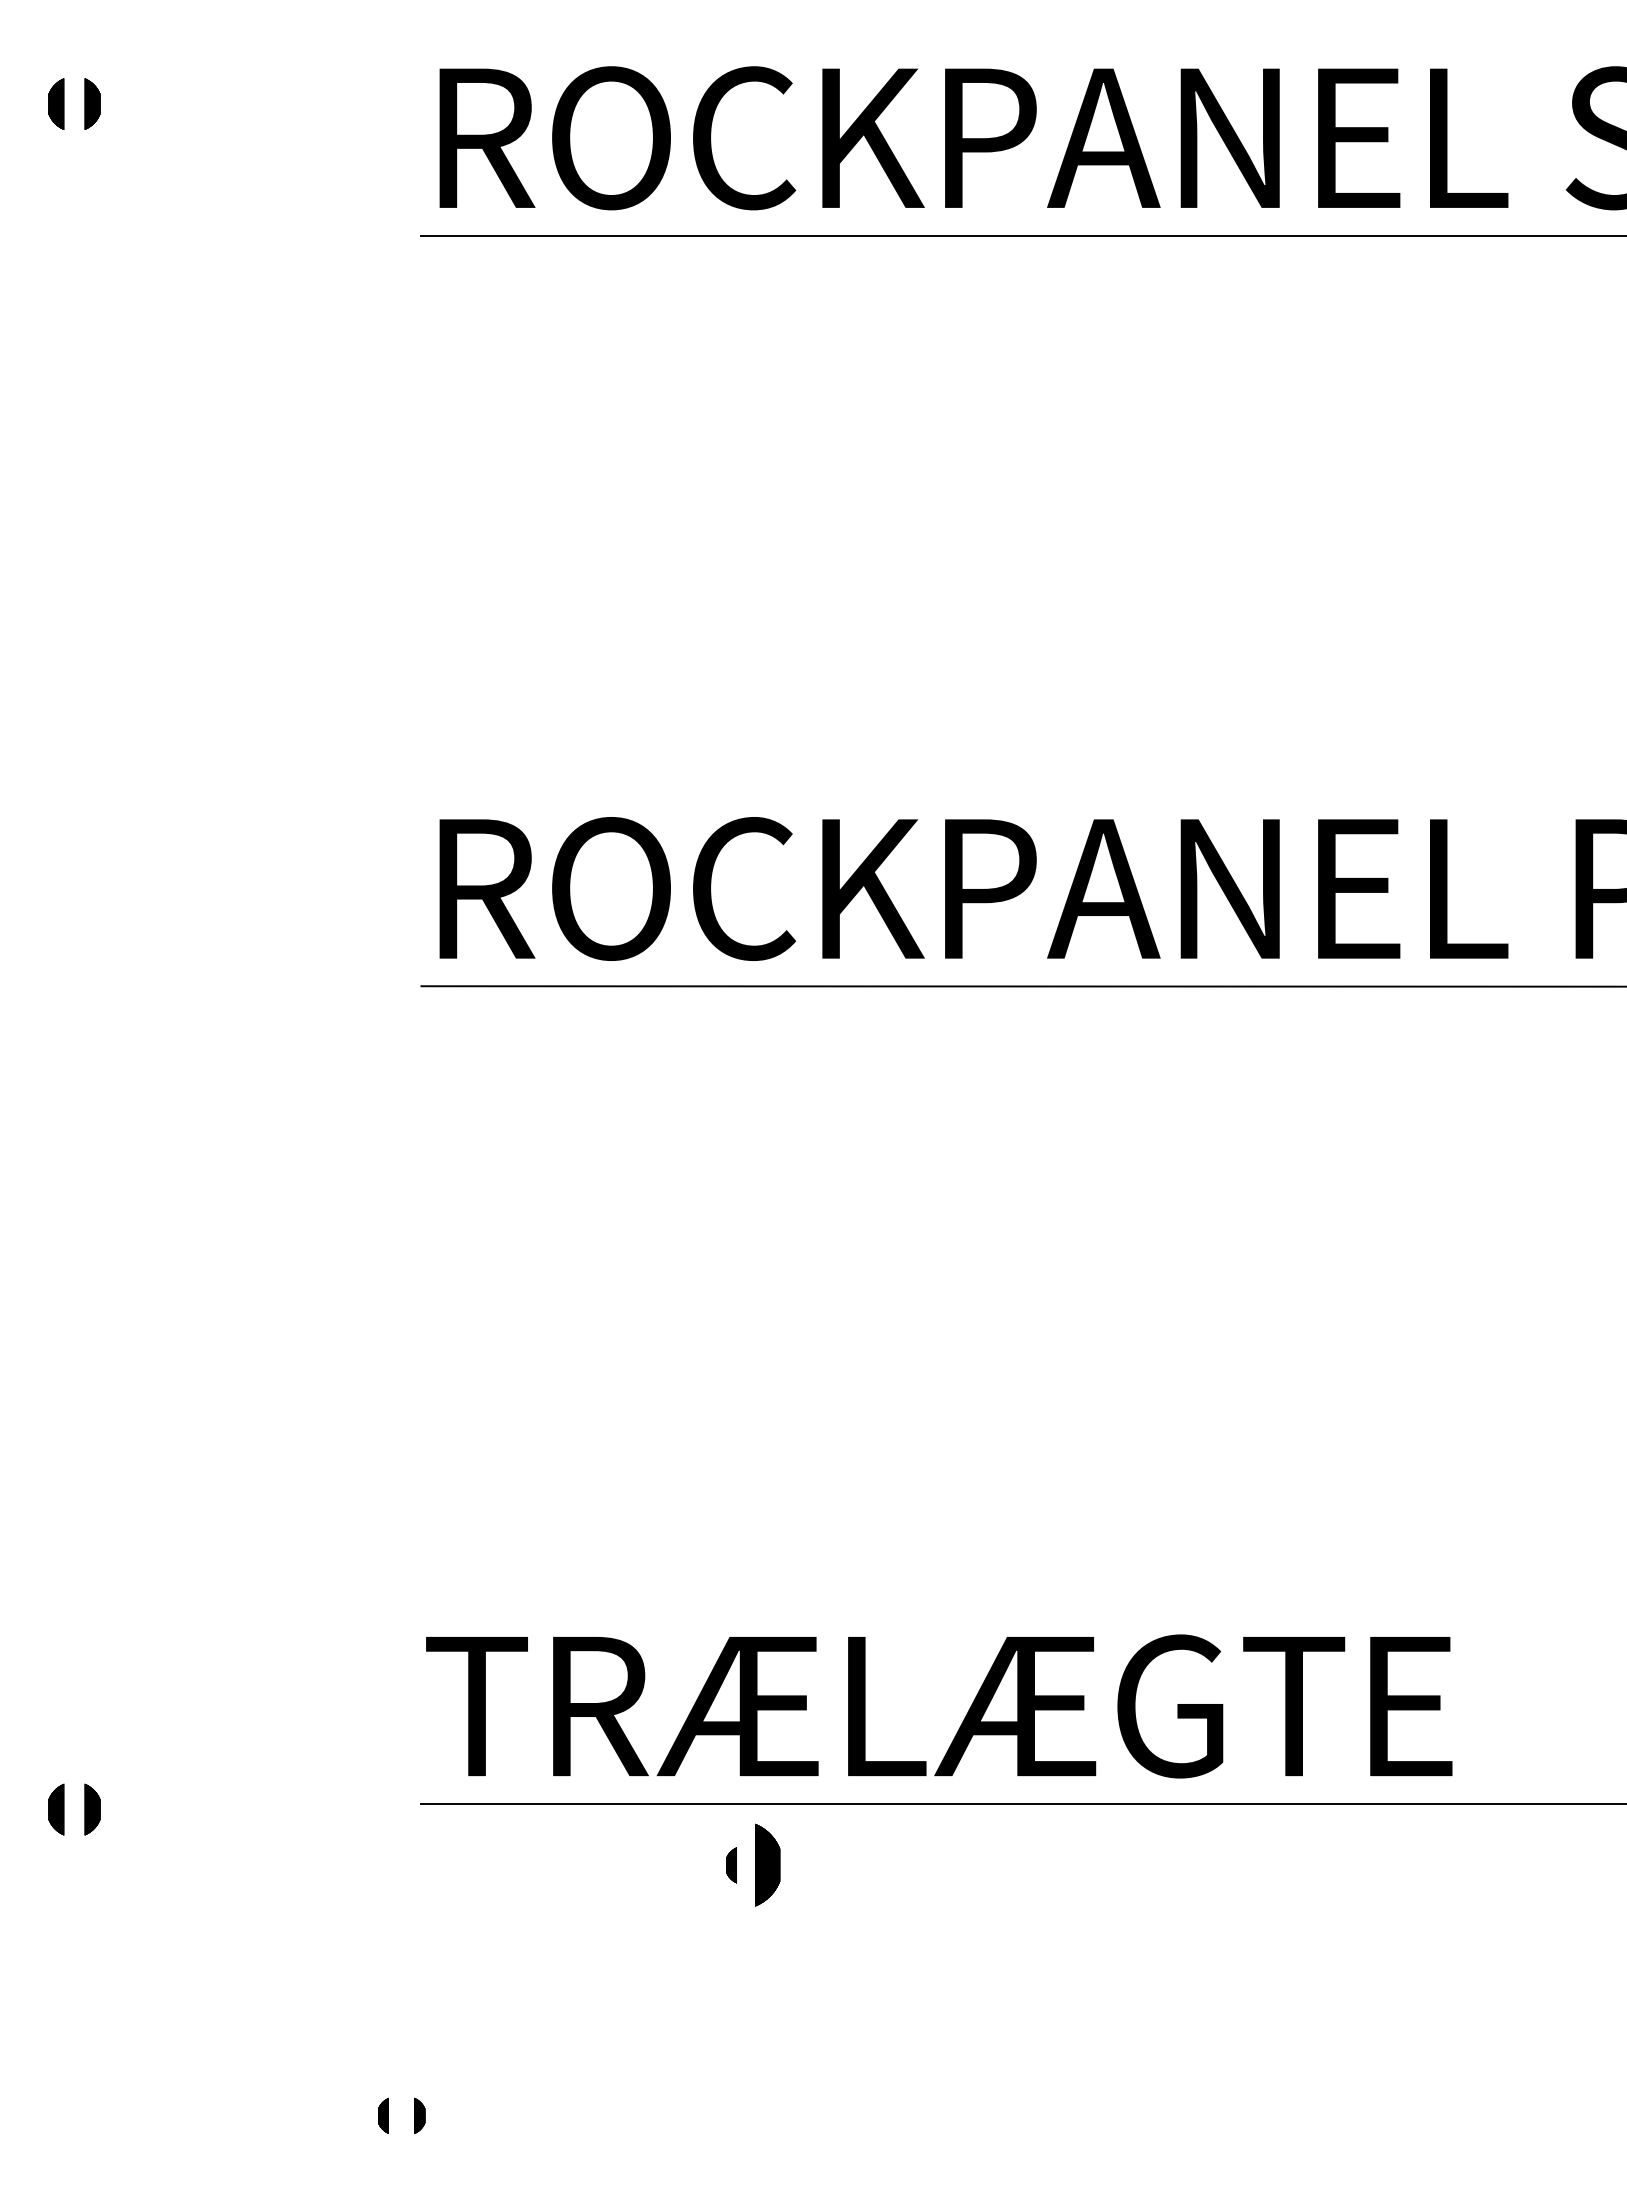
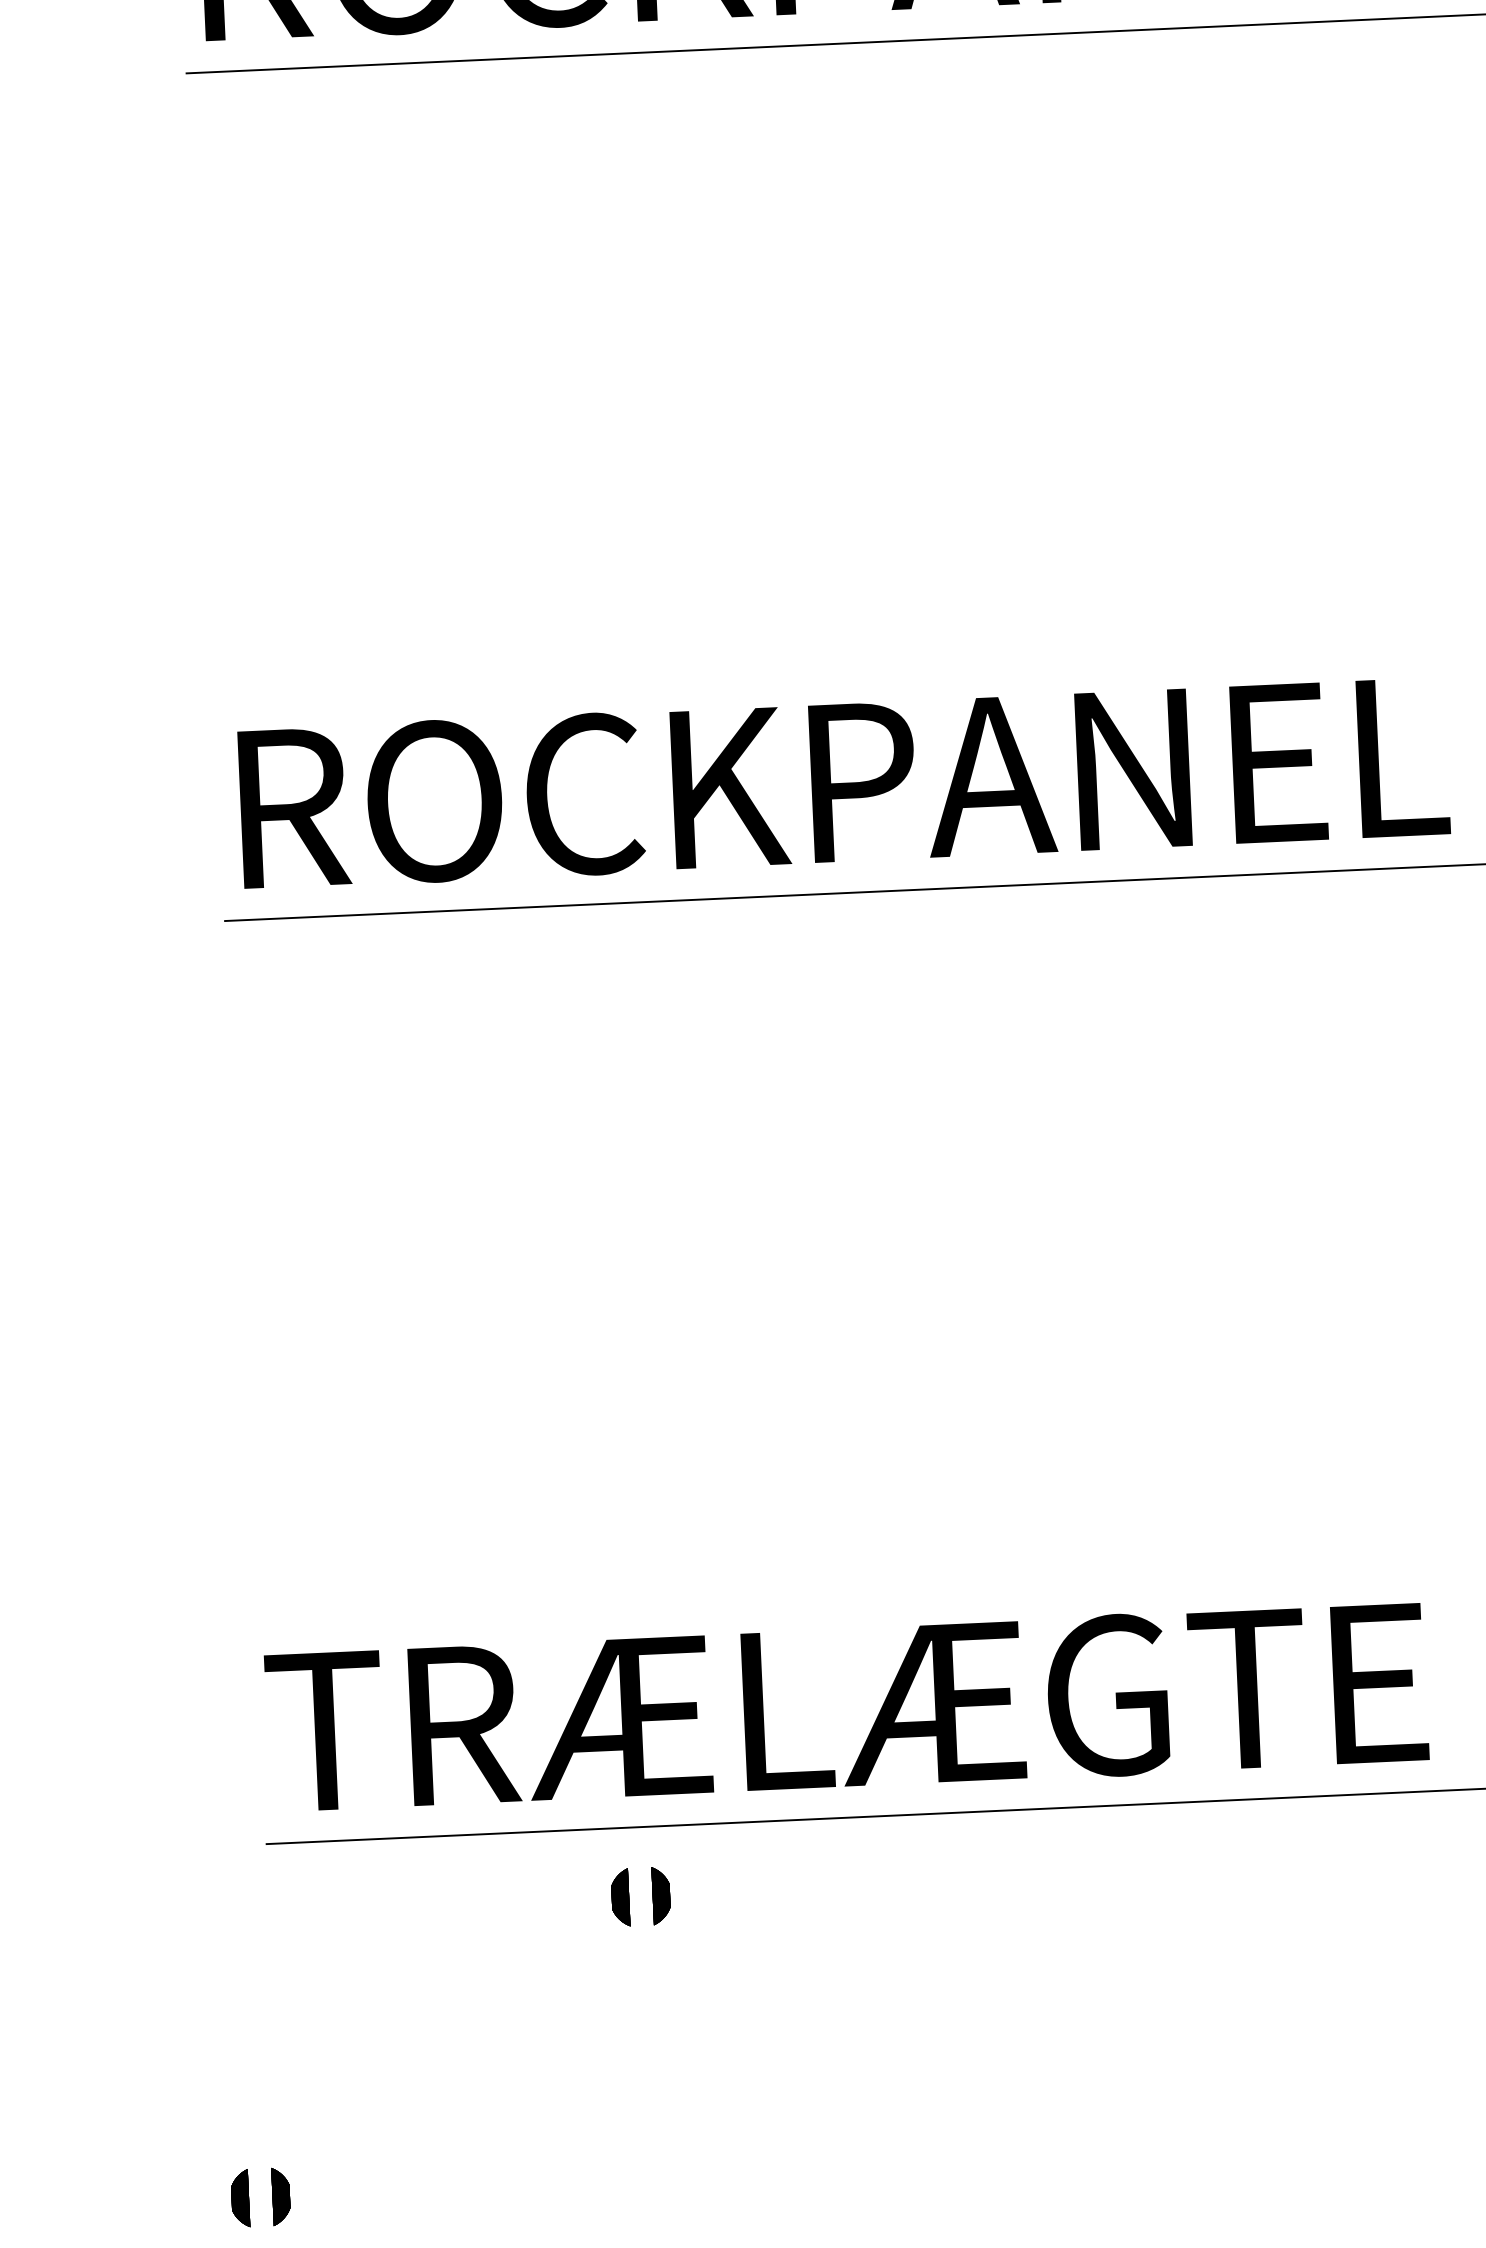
part: (731, 1865) -> (620, 1897), size x1.43
part: (767, 1865) -> (661, 1896), size x0.62
part: (383, 2115) -> (240, 2198), size x1.43
part: (419, 2115) -> (280, 2196), size x1.43

